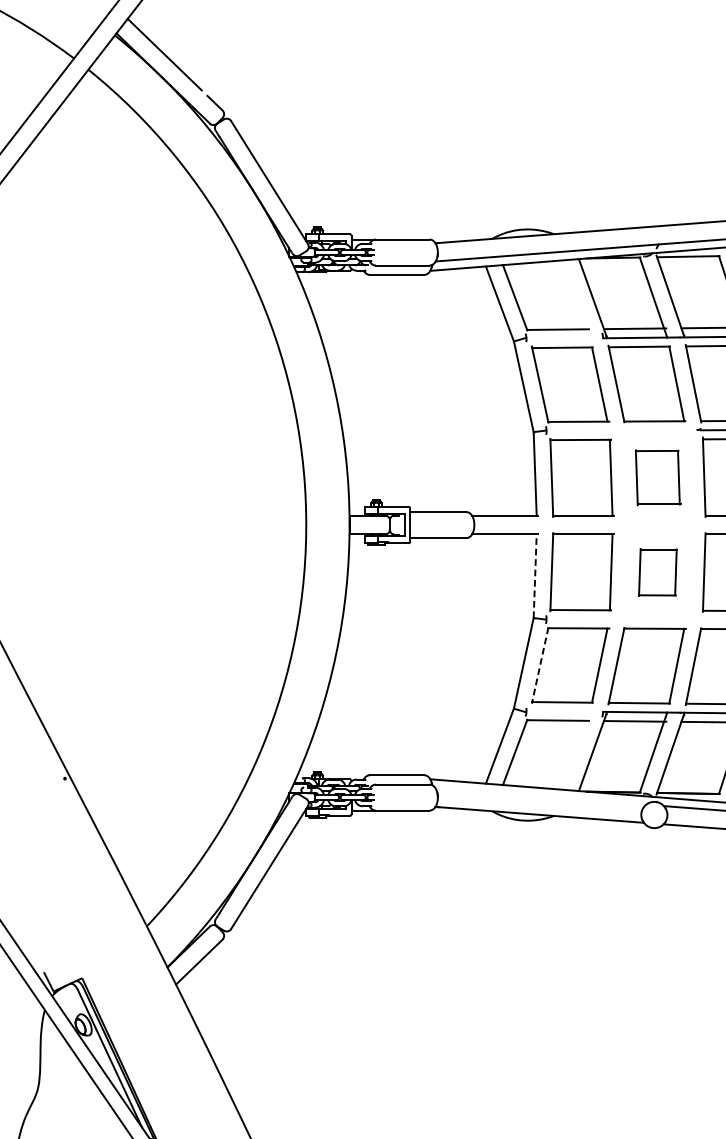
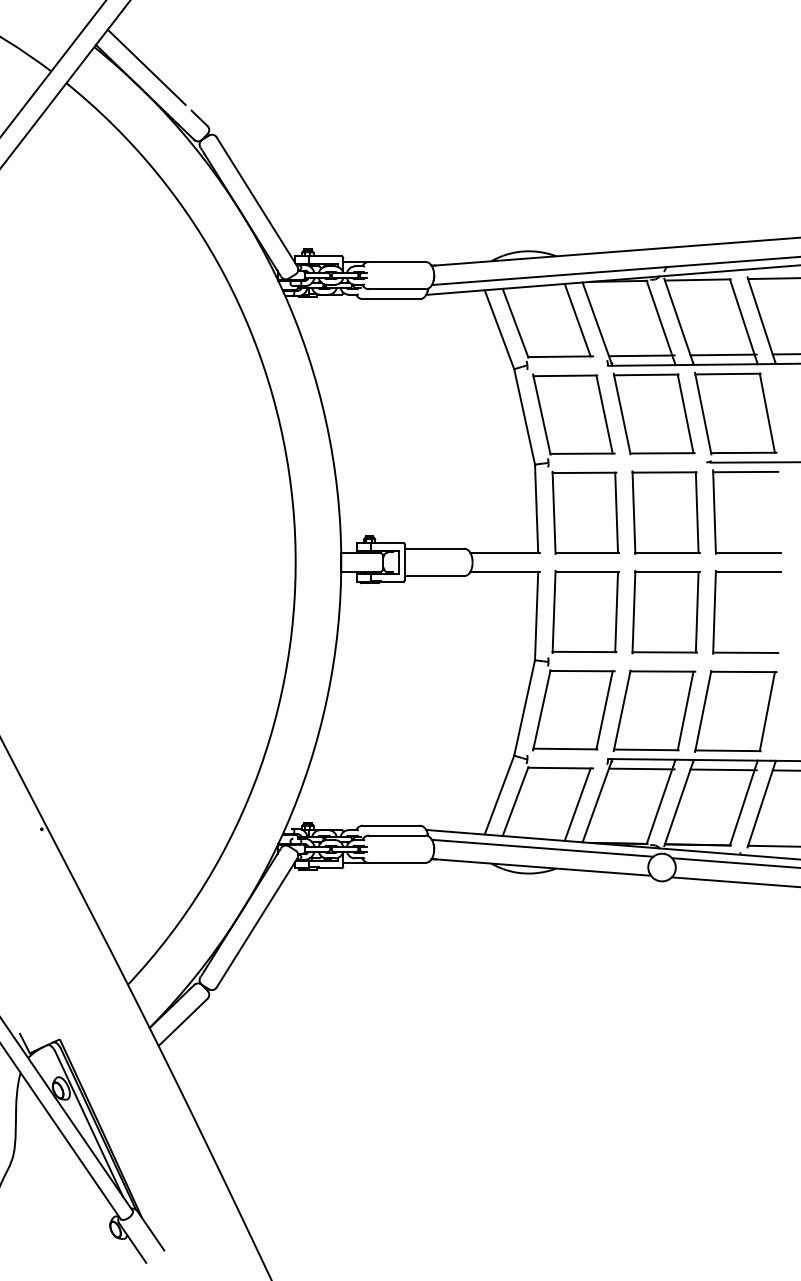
line: (574, 294) -> (577, 319), added
part: (657, 477) -> (665, 512), size x1.43
part: (657, 572) -> (665, 612), size x1.67
line: (535, 575) -> (536, 615), dashed -> solid
line: (539, 665) -> (541, 710), dashed -> solid
line: (574, 755) -> (577, 804), added
line: (540, 795) -> (542, 847), added

